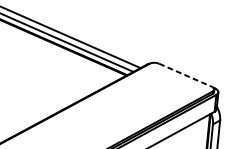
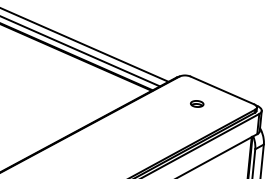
line: (185, 75) -> (222, 90), dashed -> solid
part: (164, 86) -> (197, 103), added

